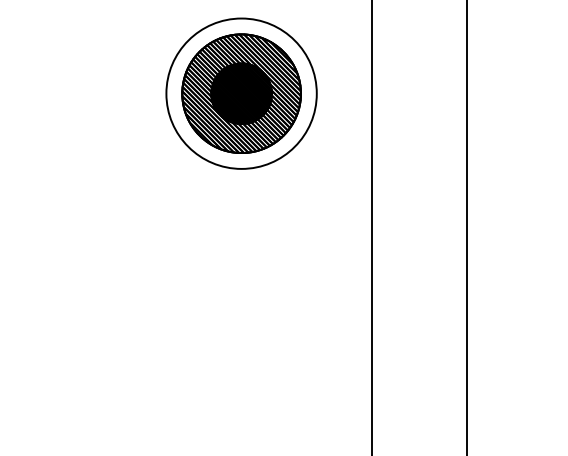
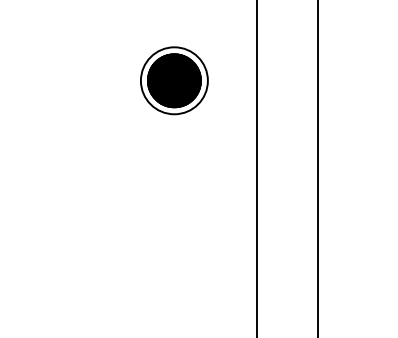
part: (241, 93) -> (174, 80), size x0.7

